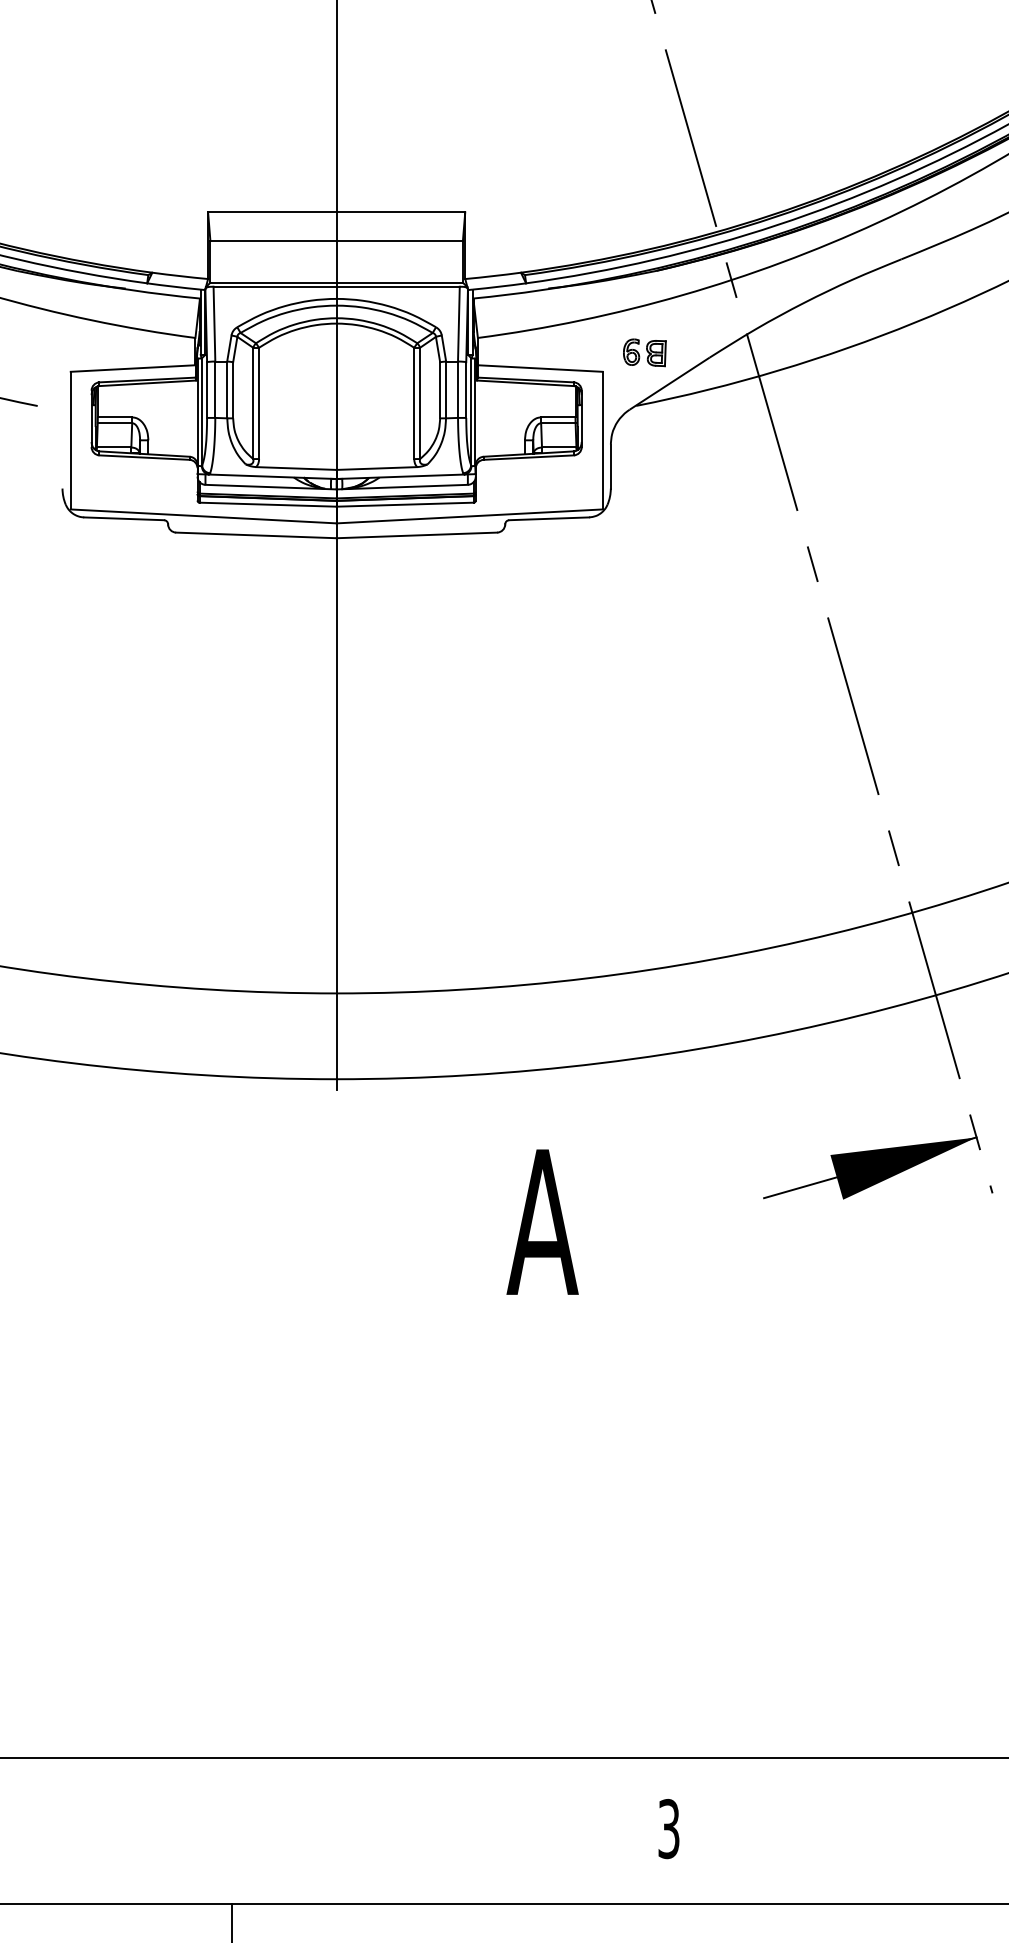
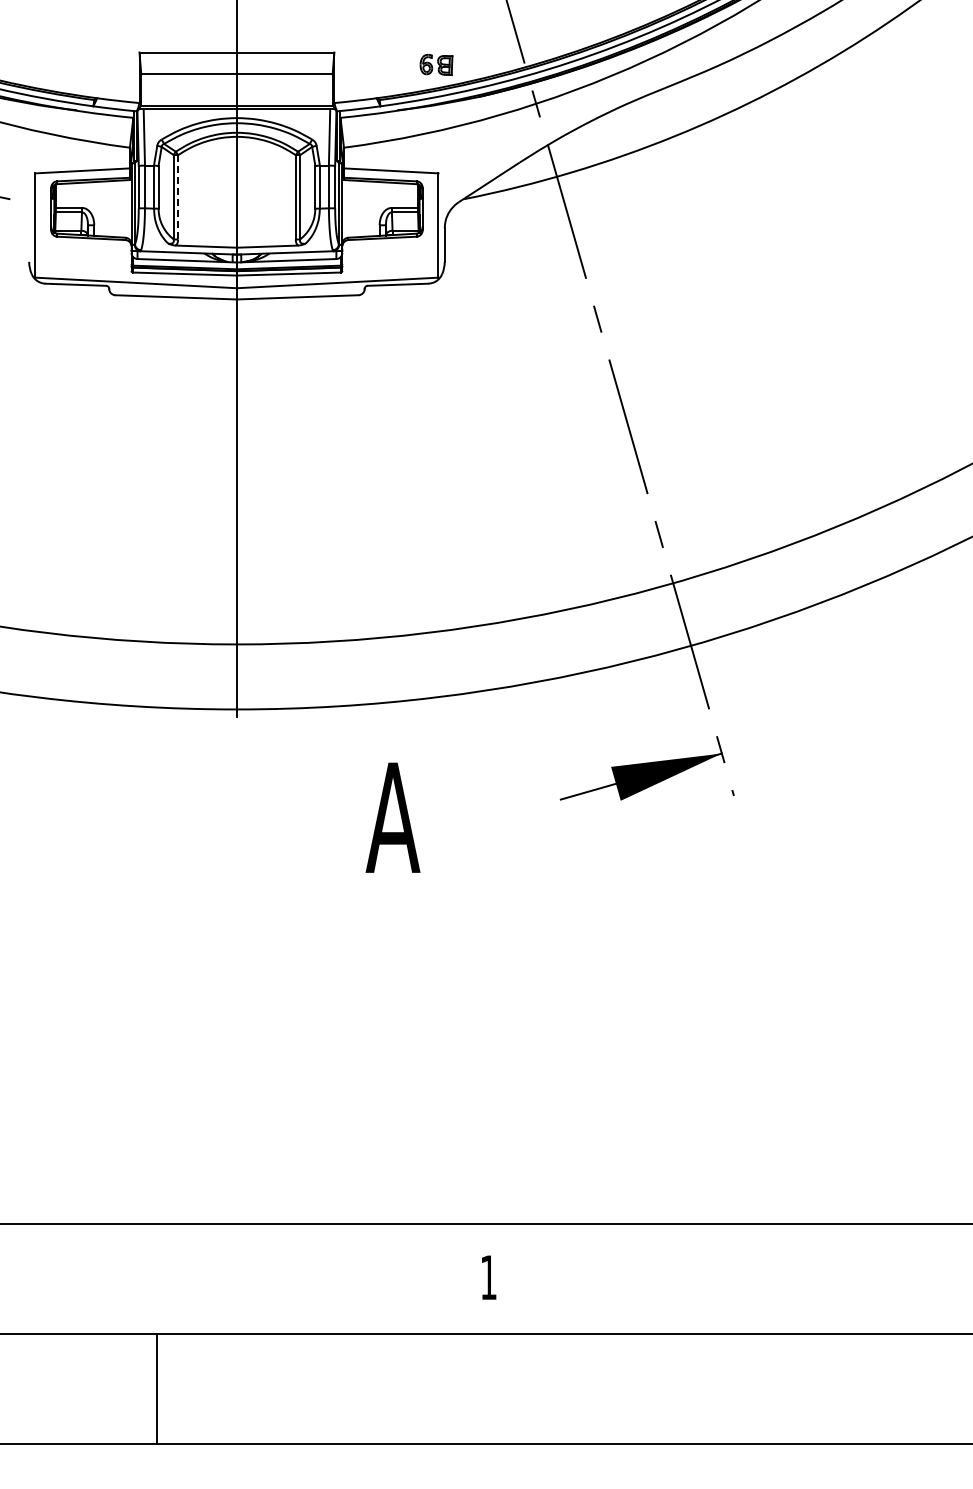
part: (644, 352) -> (436, 64), moved
line: (259, 402) -> (178, 196), solid -> dashed
text: (668, 1828) -> (488, 1277), 3 -> 1

